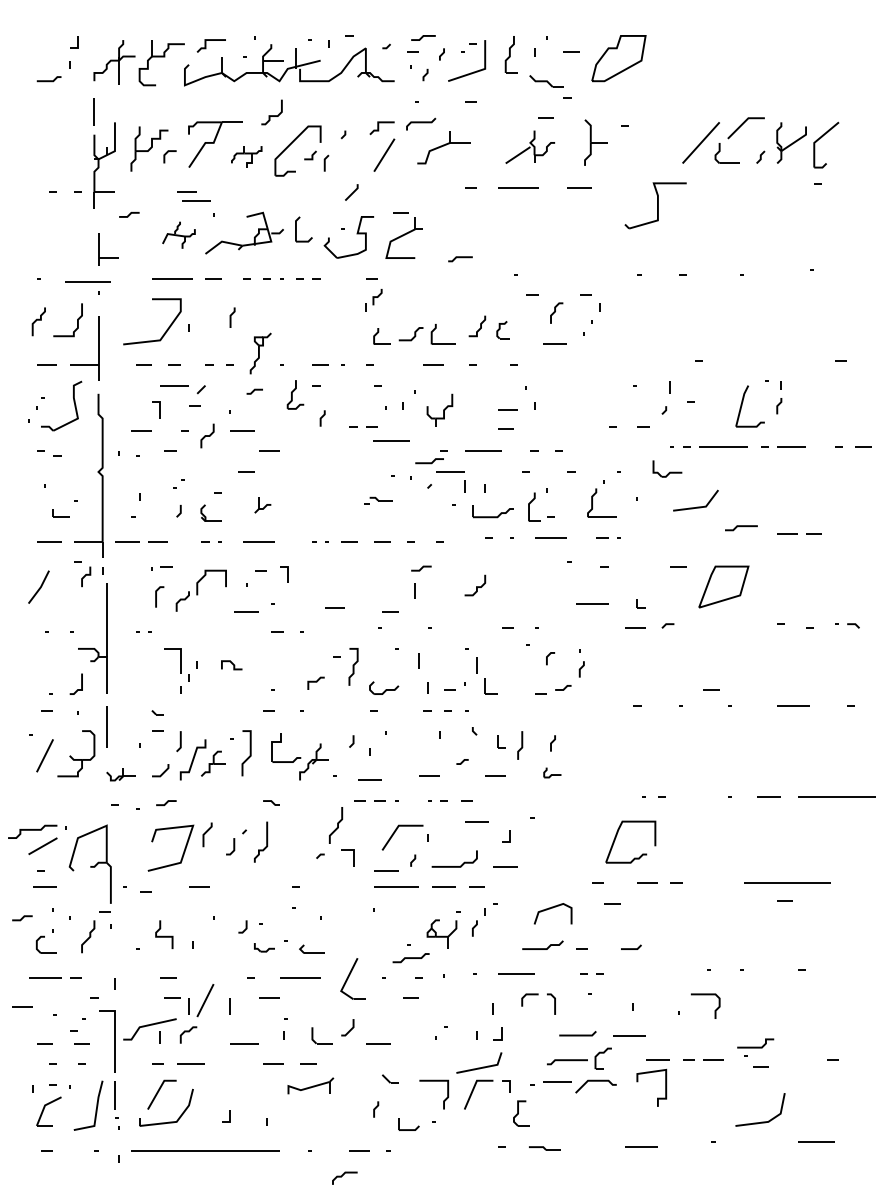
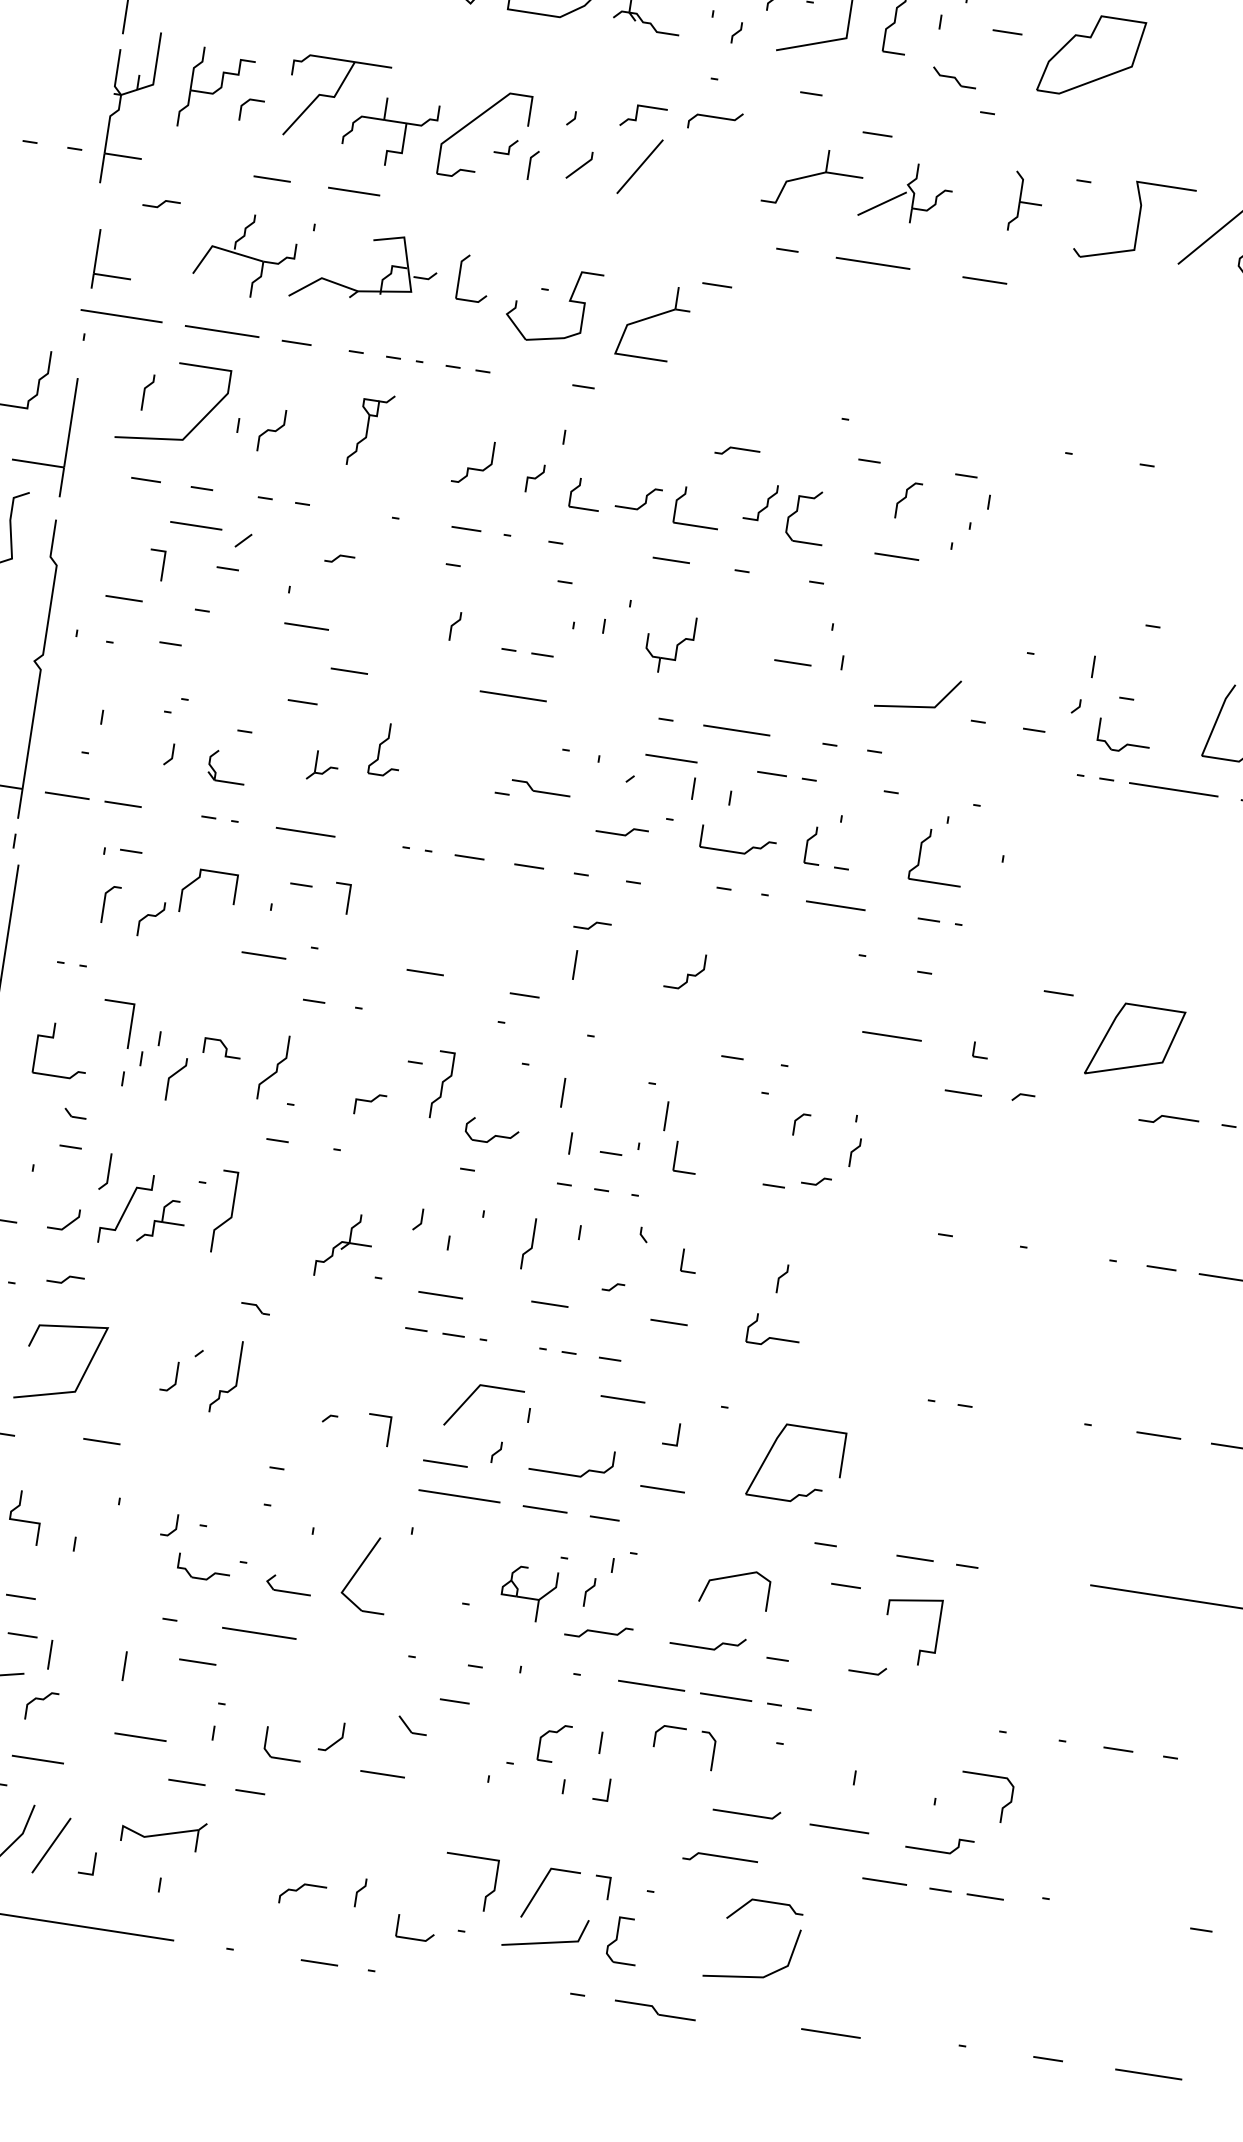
part: (546, 80) -> (954, 76), size x0.71
curve: (271, 115) -> (471, 467), moved
line: (545, 117) -> (877, 133), moved
part: (595, 142) -> (1025, 202), size x0.71
part: (443, 147) -> (812, 178), moved
part: (246, 156) -> (389, 130), size x1.67
line: (352, 192) -> (581, 165), moved
line: (196, 200) -> (354, 190), moved
part: (655, 205) -> (1134, 222), moved
line: (400, 212) -> (716, 284), moved
part: (178, 234) -> (245, 253), size x1.67
line: (460, 258) -> (737, 450), moved
line: (87, 281) -> (120, 315), moved
line: (377, 297) -> (534, 479), moved
line: (231, 317) -> (146, 391), moved
part: (502, 329) -> (805, 515), size x1.67
part: (260, 353) -> (370, 429), moved
part: (295, 394) -> (386, 749), moved
line: (505, 428) -> (771, 773), moved
curve: (207, 435) -> (271, 429), moved
line: (391, 440) -> (513, 694), moved
line: (429, 462) -> (621, 833), moved
part: (667, 468) -> (1124, 736), moved
part: (378, 500) -> (533, 790), size x1.43
part: (533, 506) -> (812, 844), size x0.71
line: (696, 506) -> (917, 704), moved
line: (741, 527) -> (1169, 1119), moved
line: (711, 689) -> (1161, 1266), moved
part: (281, 742) -> (54, 1039), moved
line: (521, 745) -> (530, 1244), moved
part: (552, 772) -> (773, 1331), size x1.67
curve: (337, 825) -> (276, 1068), moved
line: (206, 833) -> (174, 1076), moved
part: (617, 835) -> (774, 1448), moved
line: (784, 900) -> (1117, 1749), moved
part: (264, 947) -> (203, 1568), size x1.43
curve: (410, 958) -> (597, 1632), moved
part: (352, 978) -> (365, 1572), moved
line: (205, 1000) -> (51, 1845), moved
line: (755, 1046) -> (938, 1849), moved
part: (602, 1058) -> (552, 1742), moved
line: (482, 1066) -> (550, 1940), moved
line: (760, 1066) -> (1047, 2057), moved
part: (390, 1078) -> (412, 1724), moved
line: (557, 1081) -> (726, 1696), moved
part: (310, 1085) -> (163, 1831), moved
curve: (657, 1097) -> (919, 1648), moved
line: (761, 1121) -> (750, 1974), moved
part: (544, 1148) -> (654, 2010), size x1.43
curve: (343, 1175) -> (300, 1889), moved

